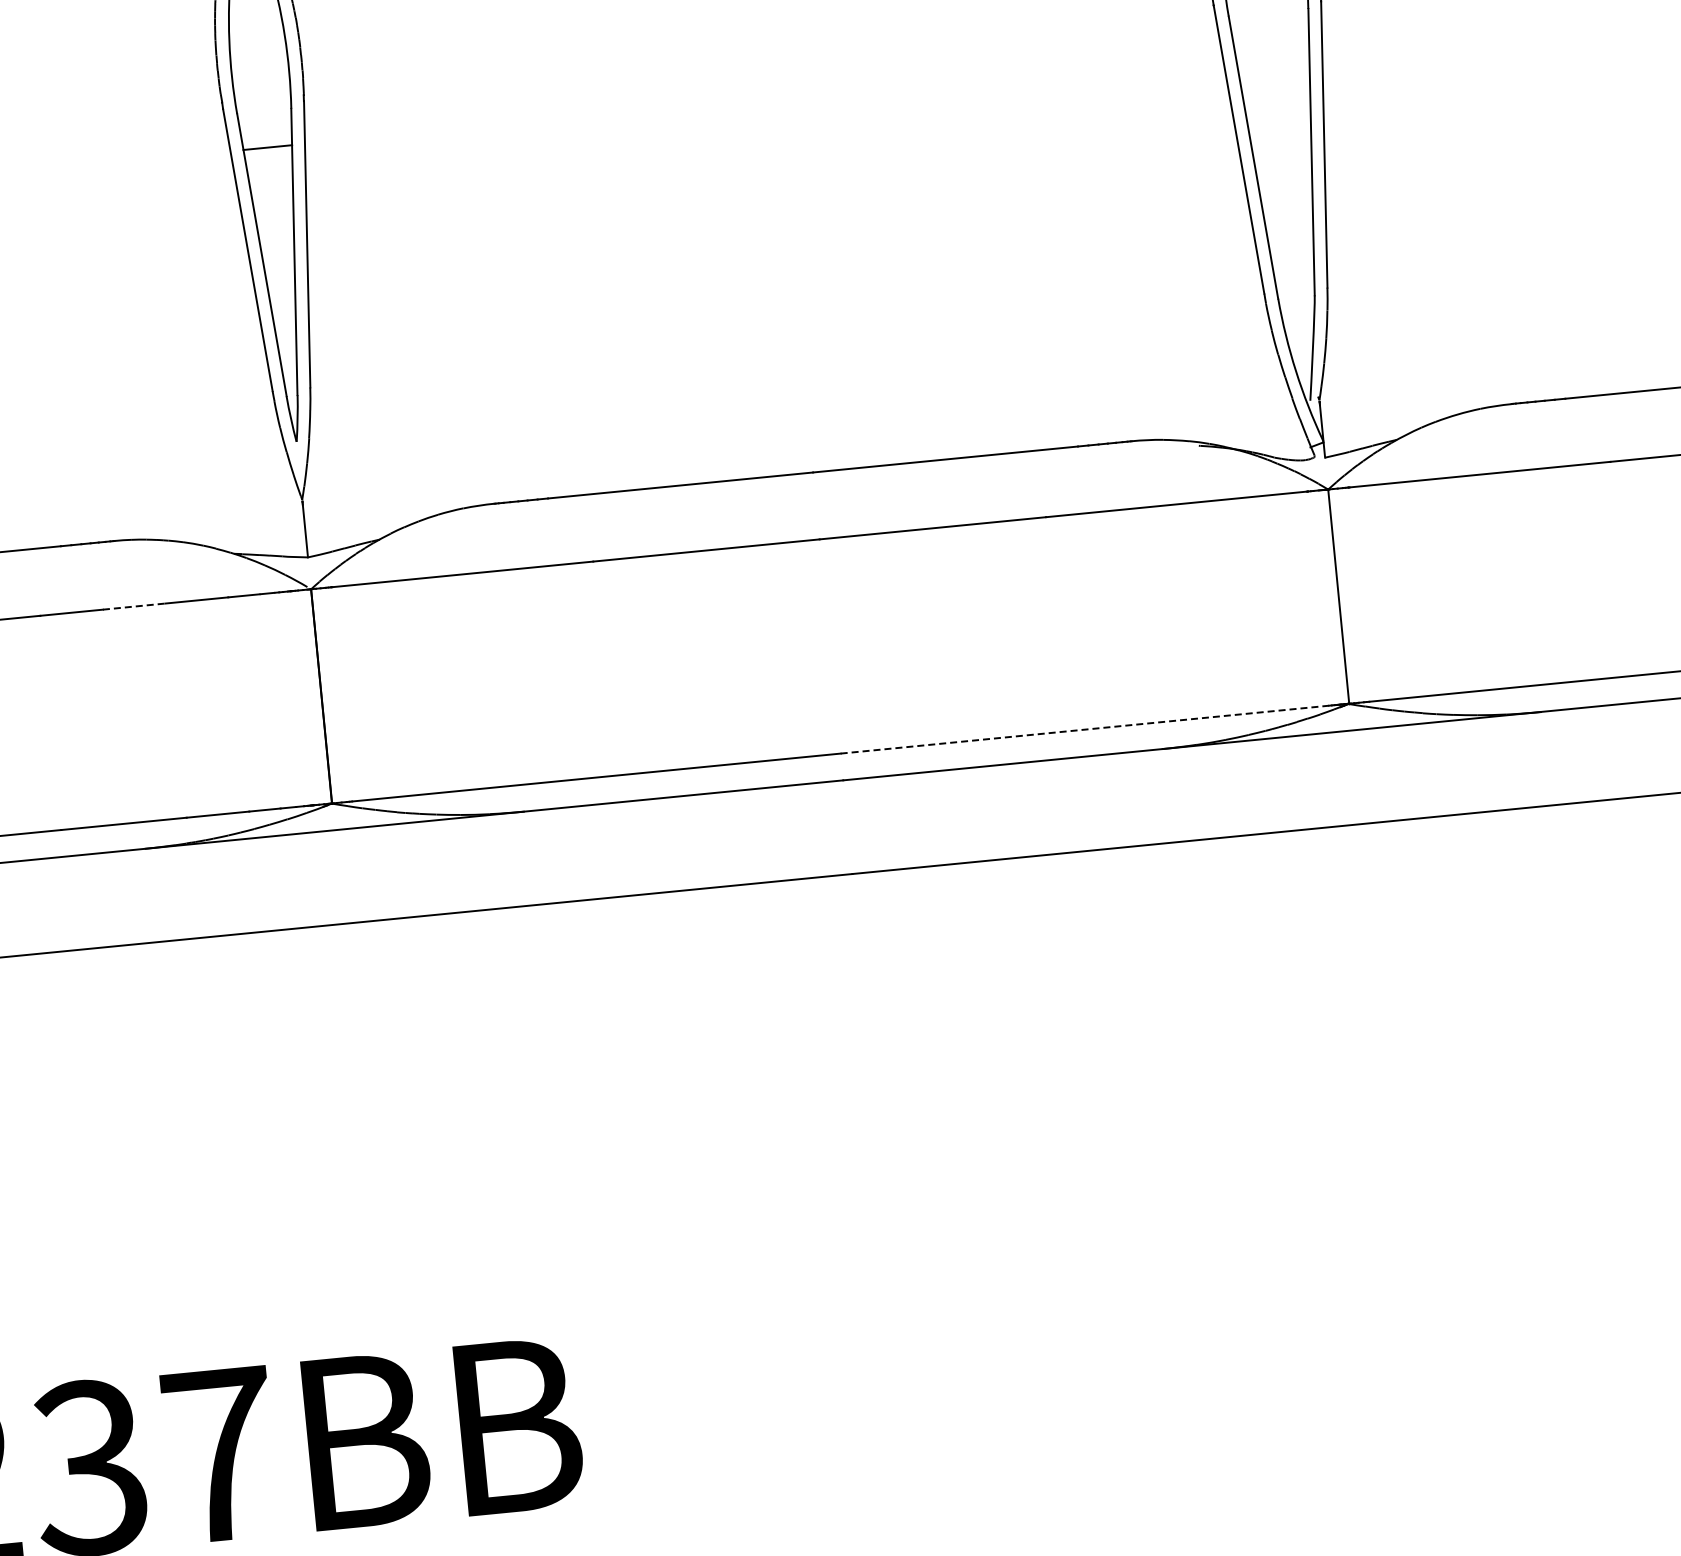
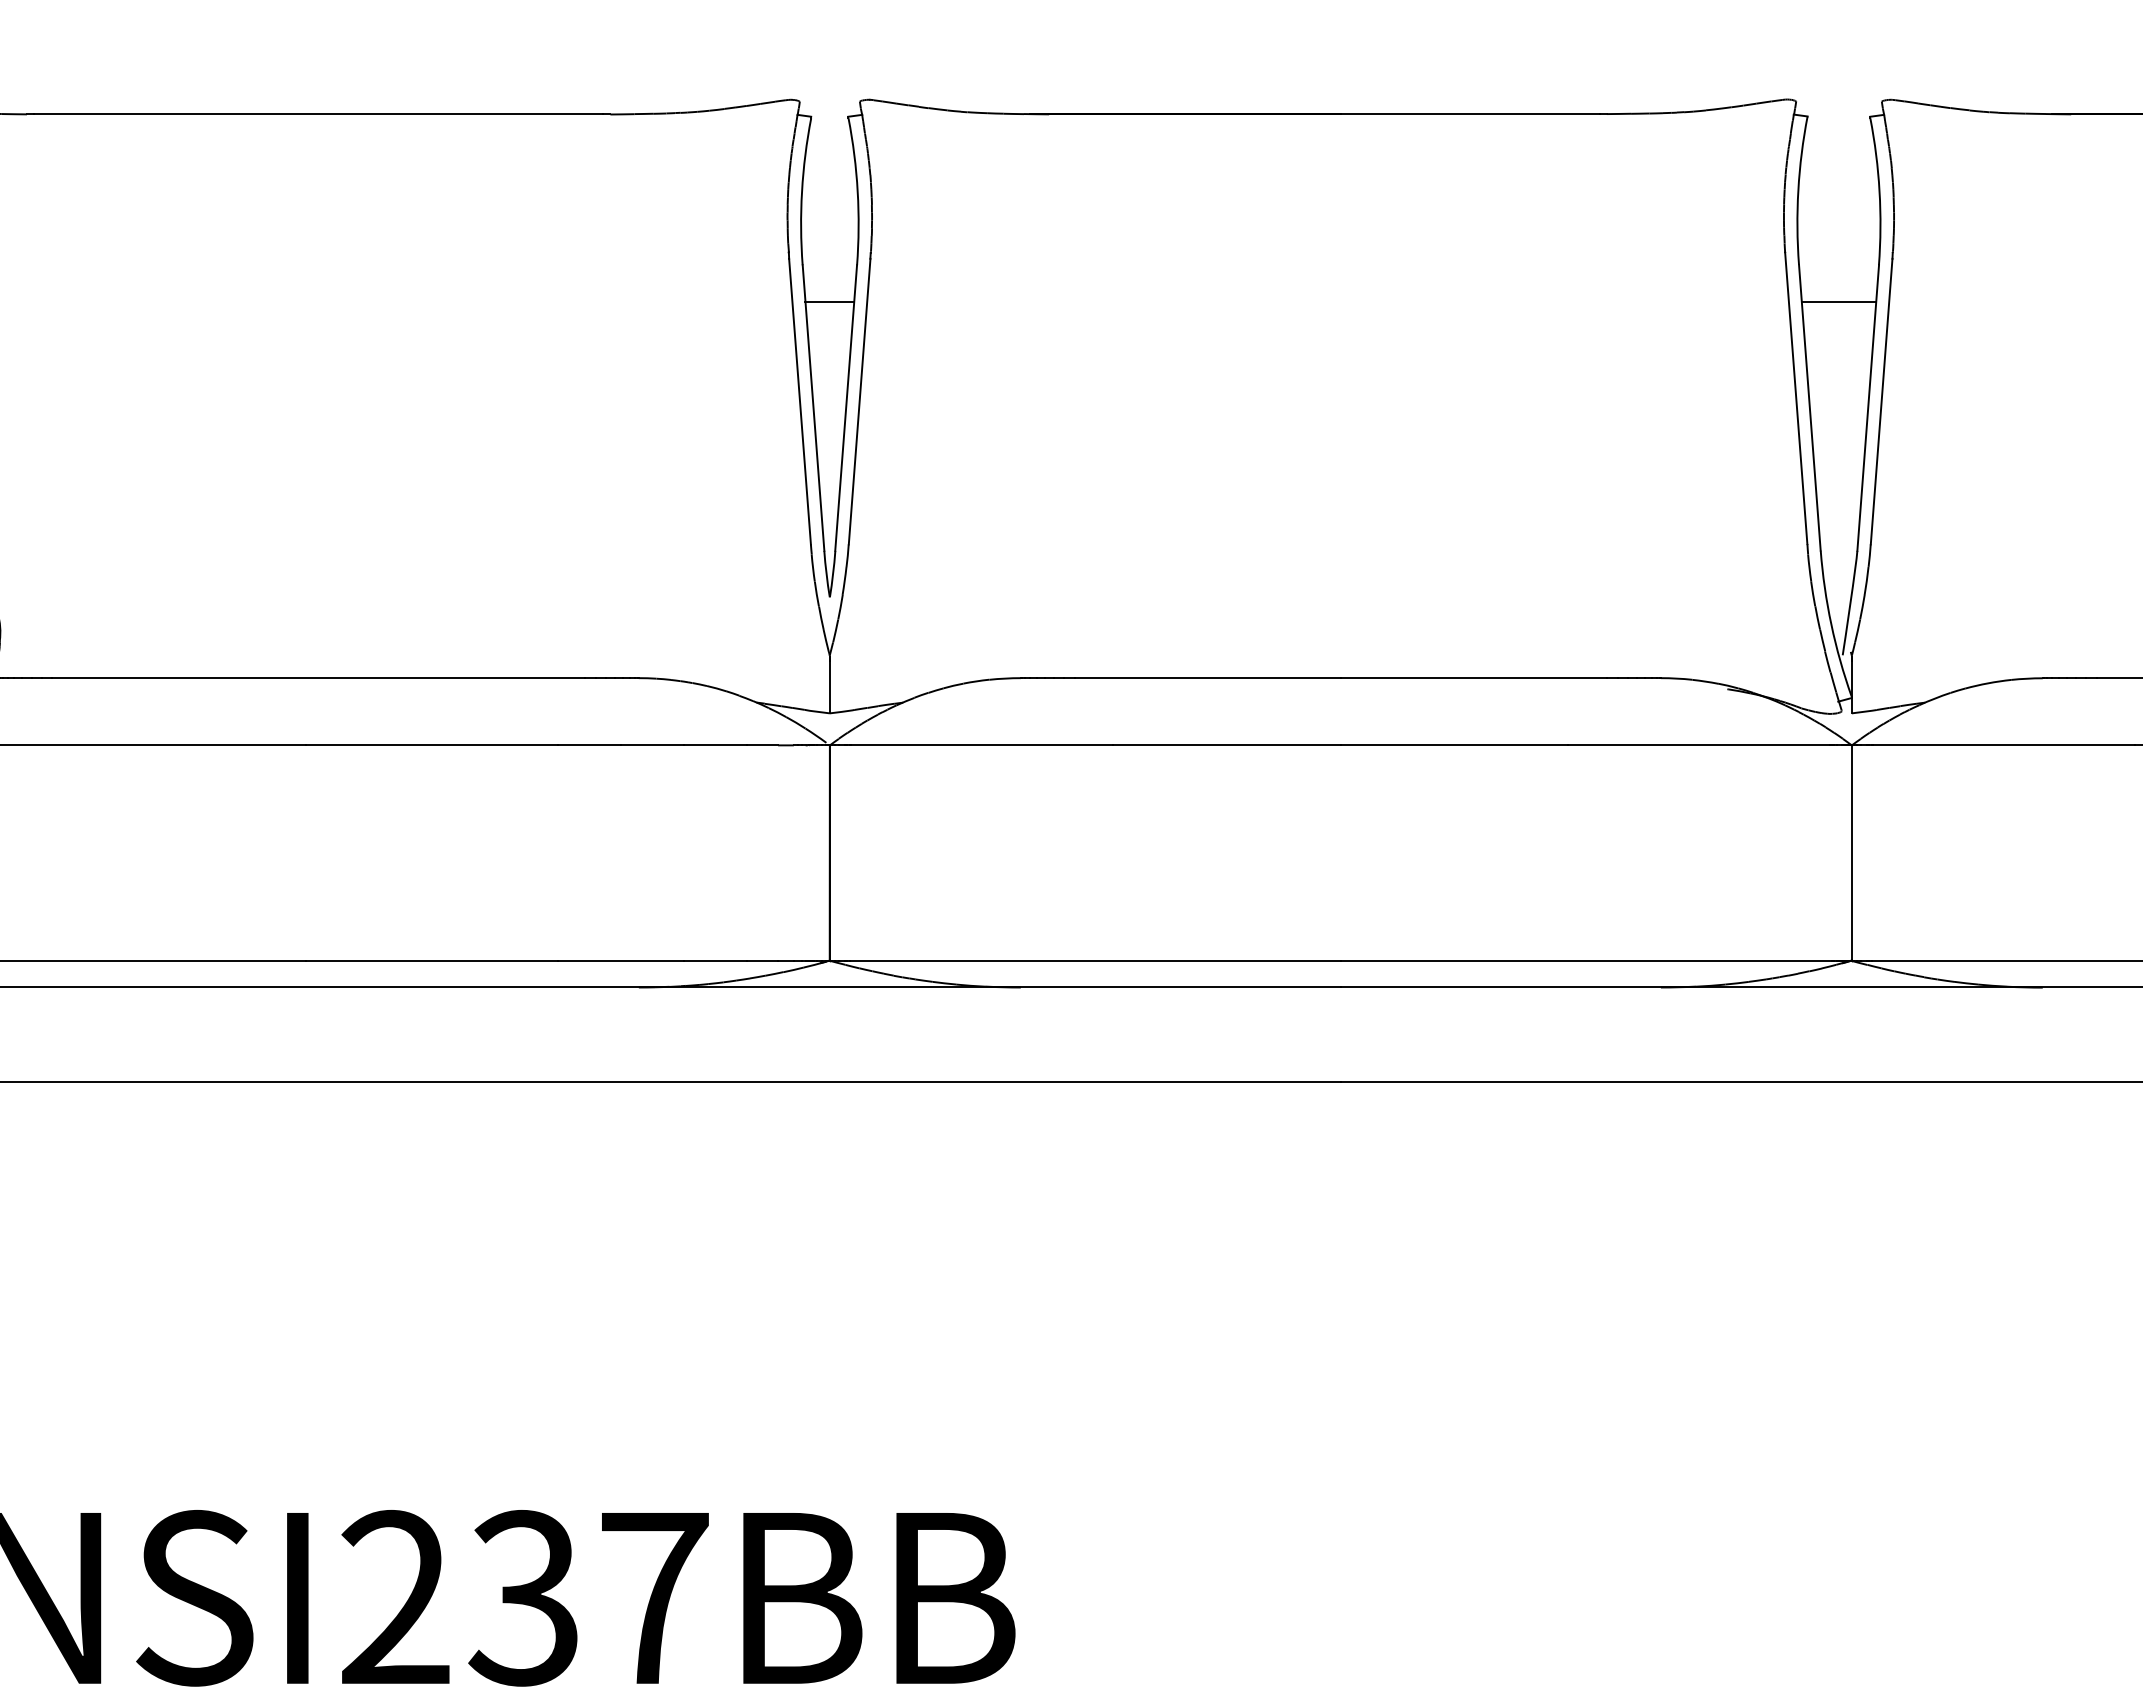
line: (1271, 49) -> (1838, 301), added
line: (134, 606) -> (652, 745), dashed -> solid
line: (1085, 729) -> (1586, 960), dashed -> solid

